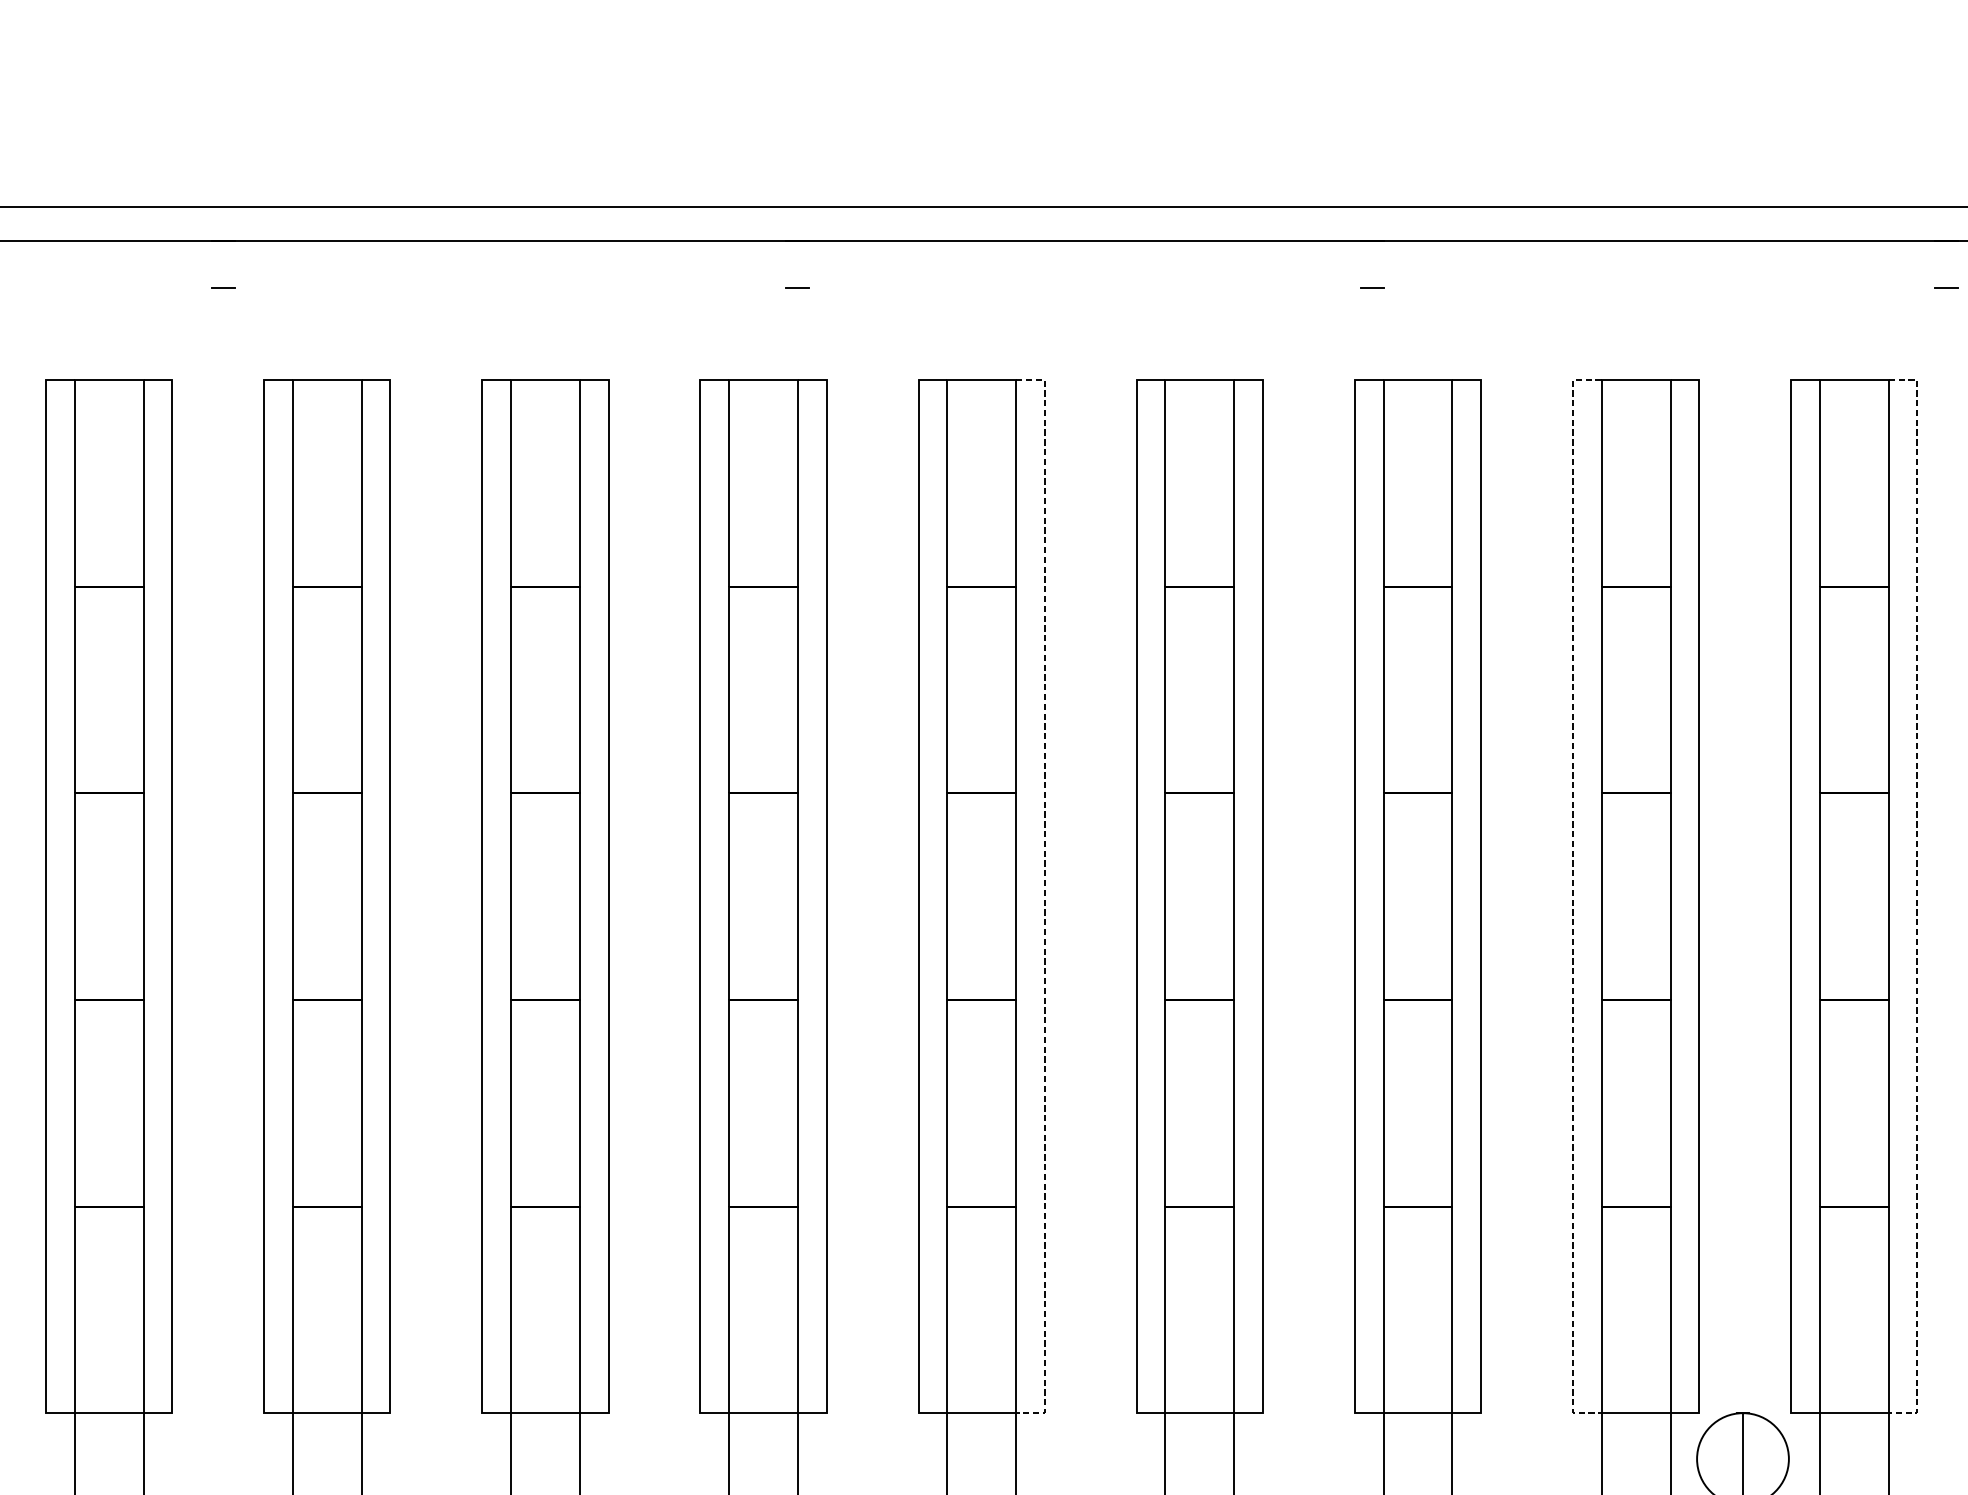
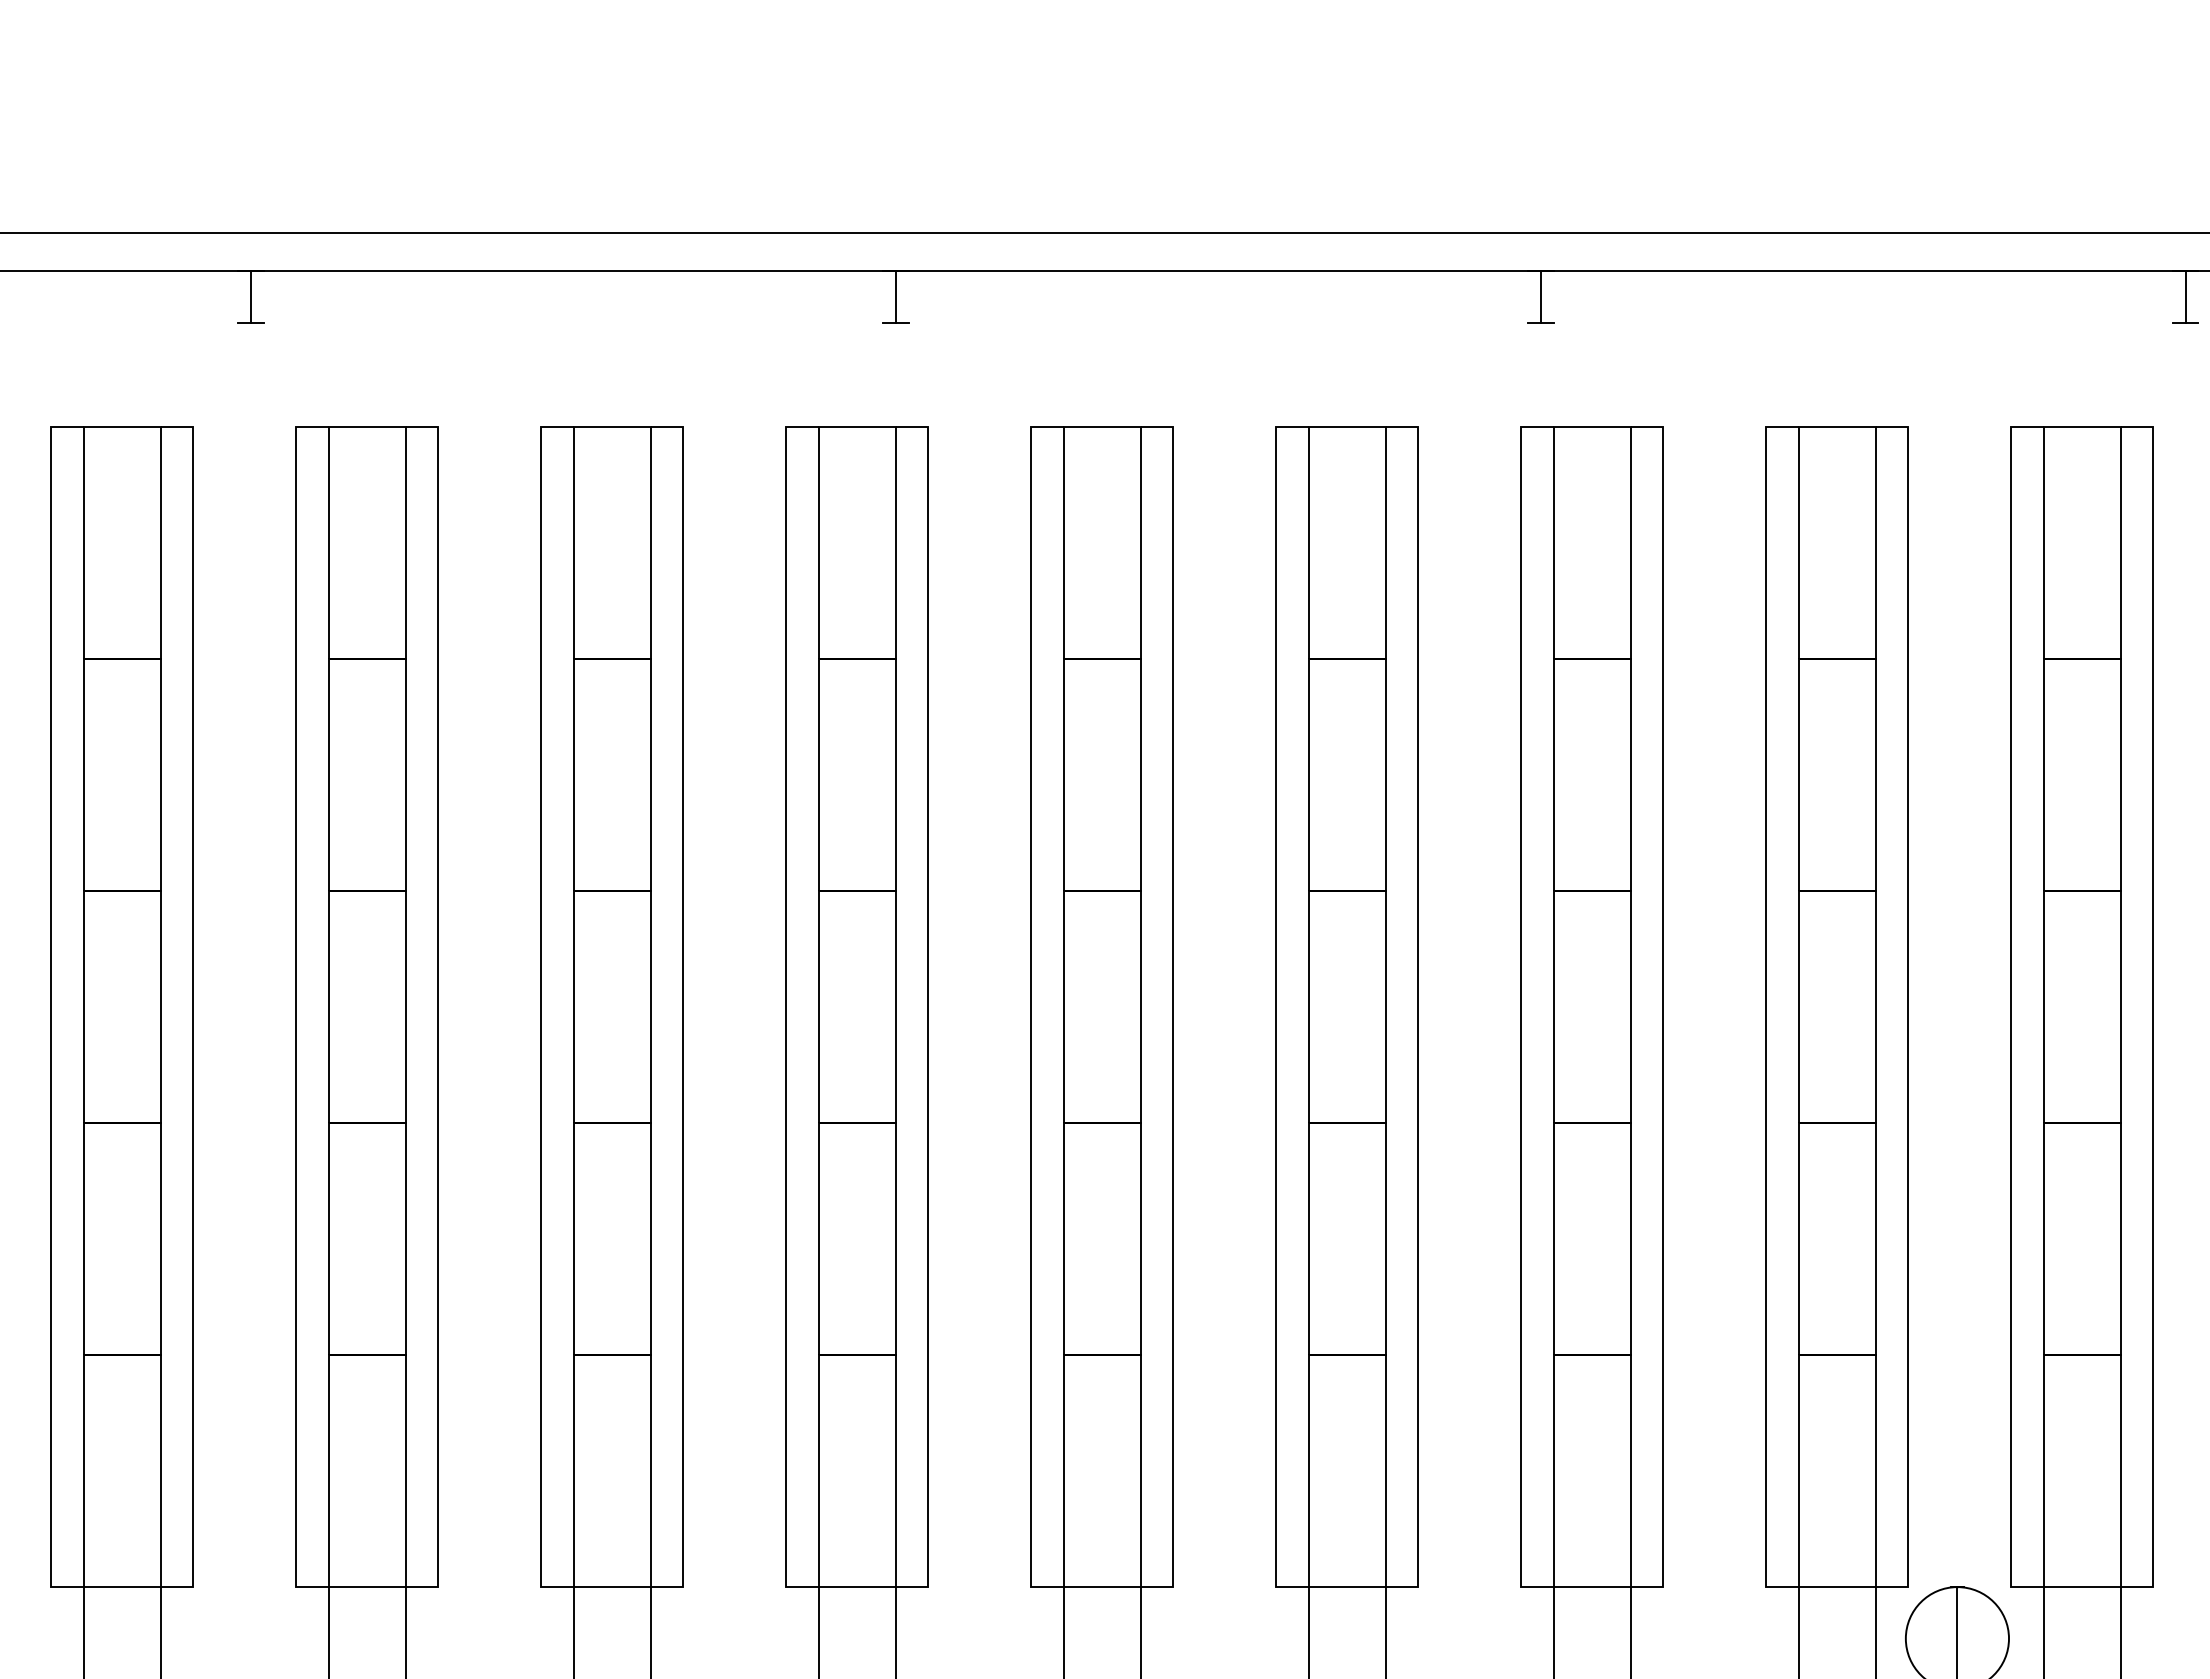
line: (224, 264) -> (251, 297), added
line: (798, 264) -> (896, 297), added
line: (1371, 264) -> (1540, 297), added
line: (1946, 264) -> (2185, 297), added
line: (1044, 897) -> (1173, 1007), dashed -> solid
line: (1572, 897) -> (1766, 1007), dashed -> solid
line: (1917, 897) -> (2153, 1007), dashed -> solid

